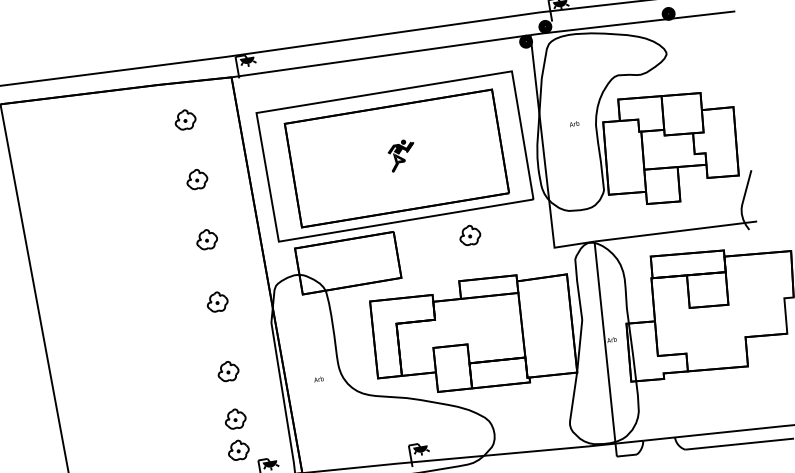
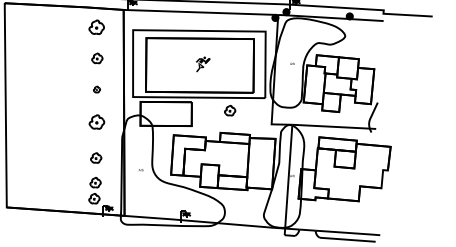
part: (185, 120) -> (96, 27), size x1.4
part: (205, 239) -> (96, 89), size x0.6
part: (216, 300) -> (96, 121), size x1.4

